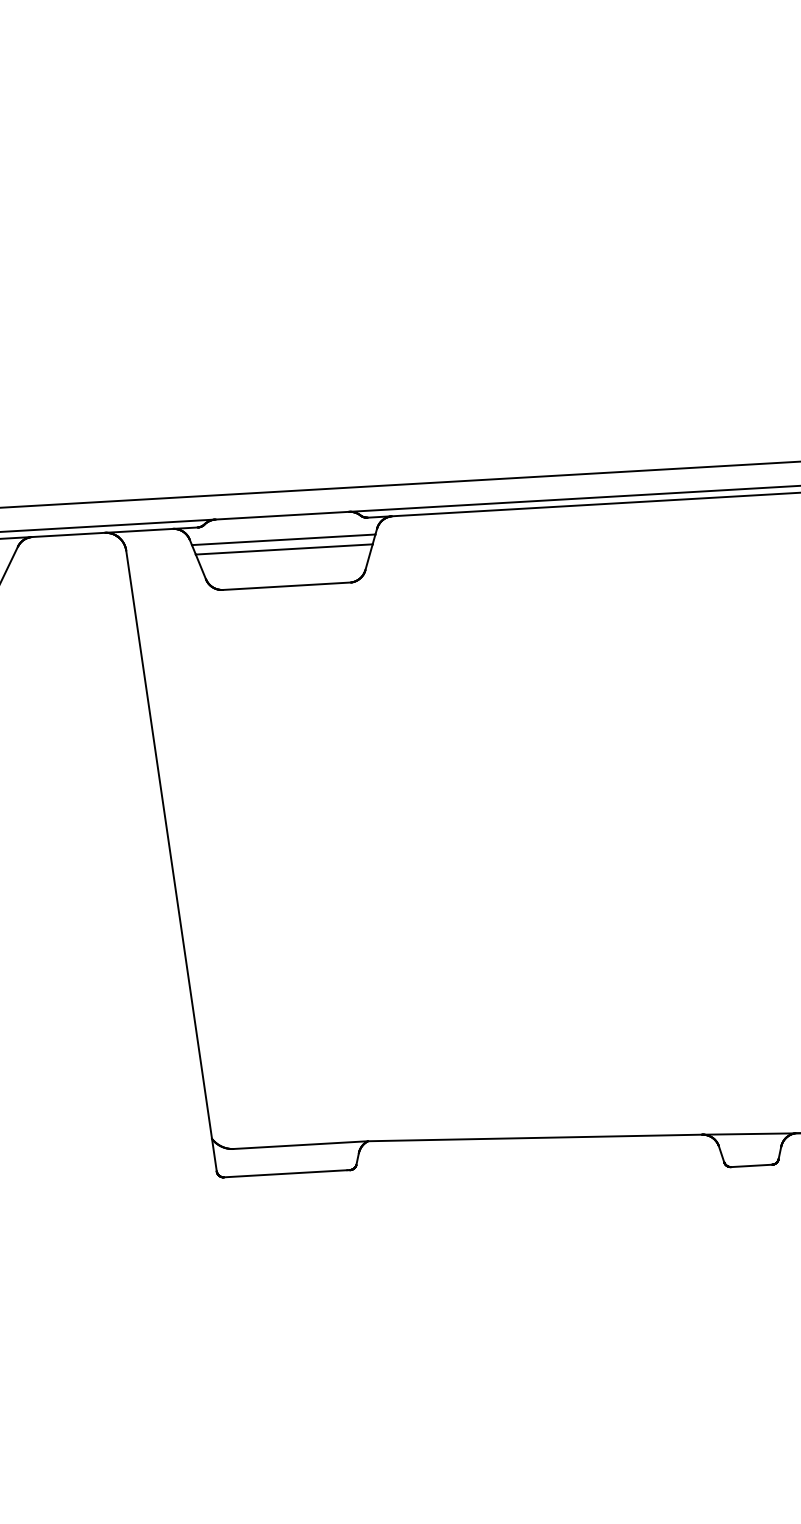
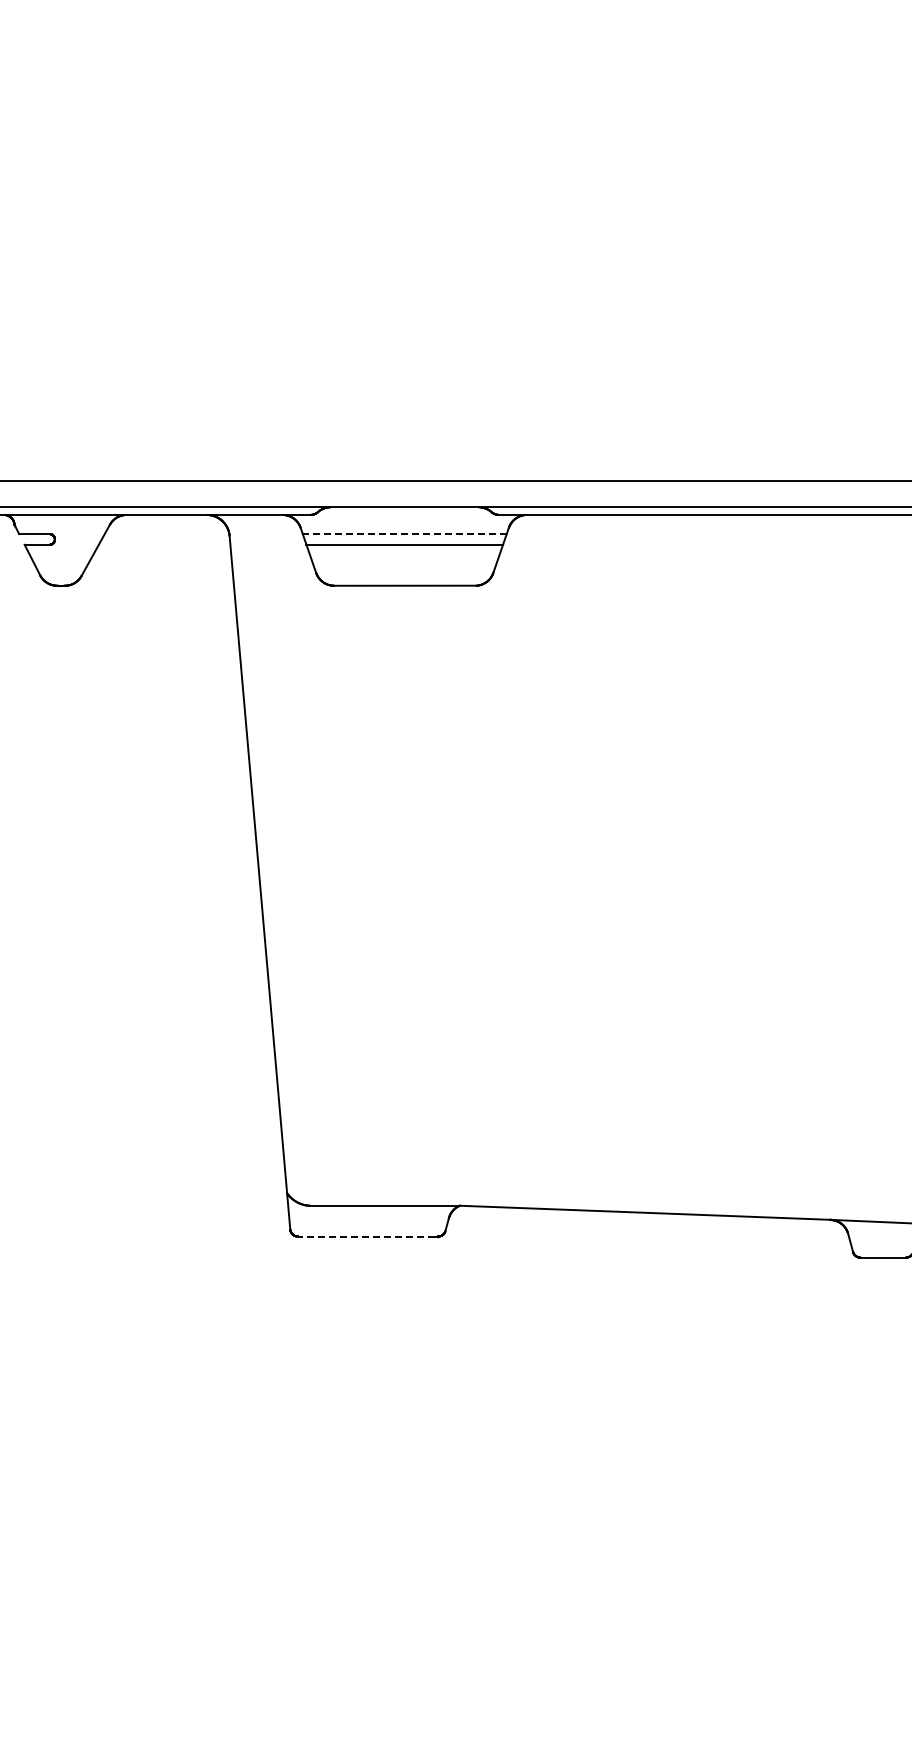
line: (283, 540) -> (404, 534), solid -> dashed
line: (285, 1173) -> (366, 1236), solid -> dashed

